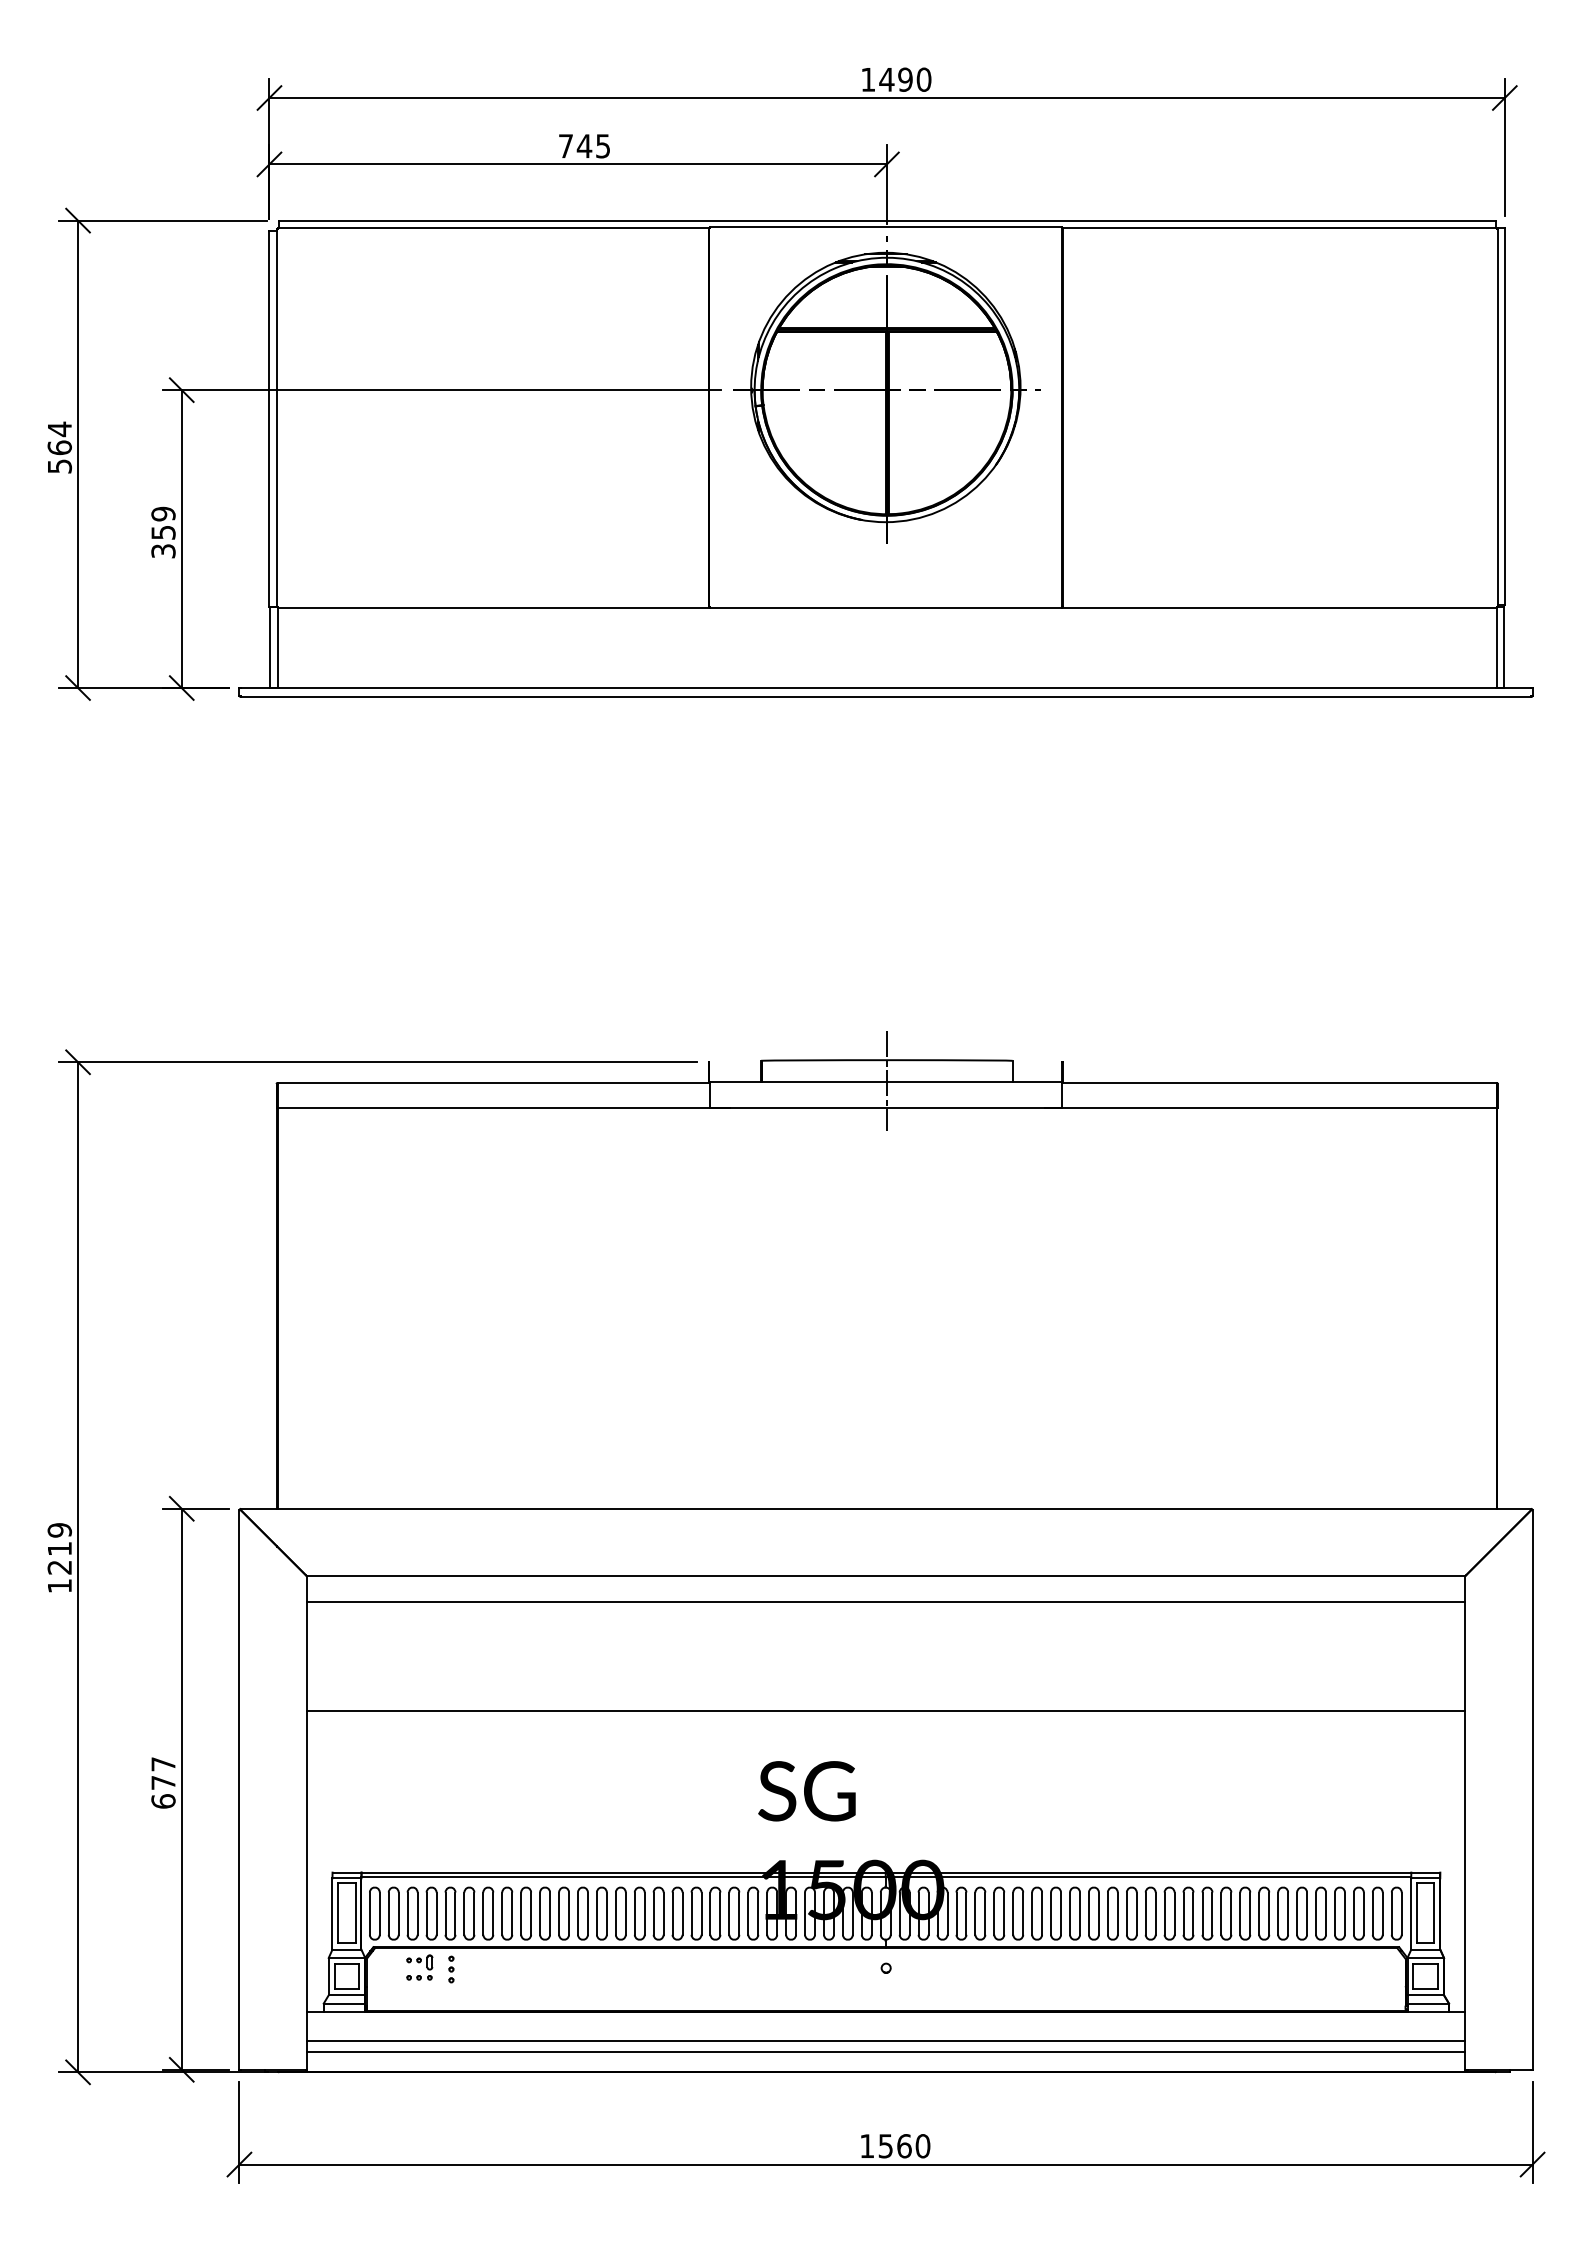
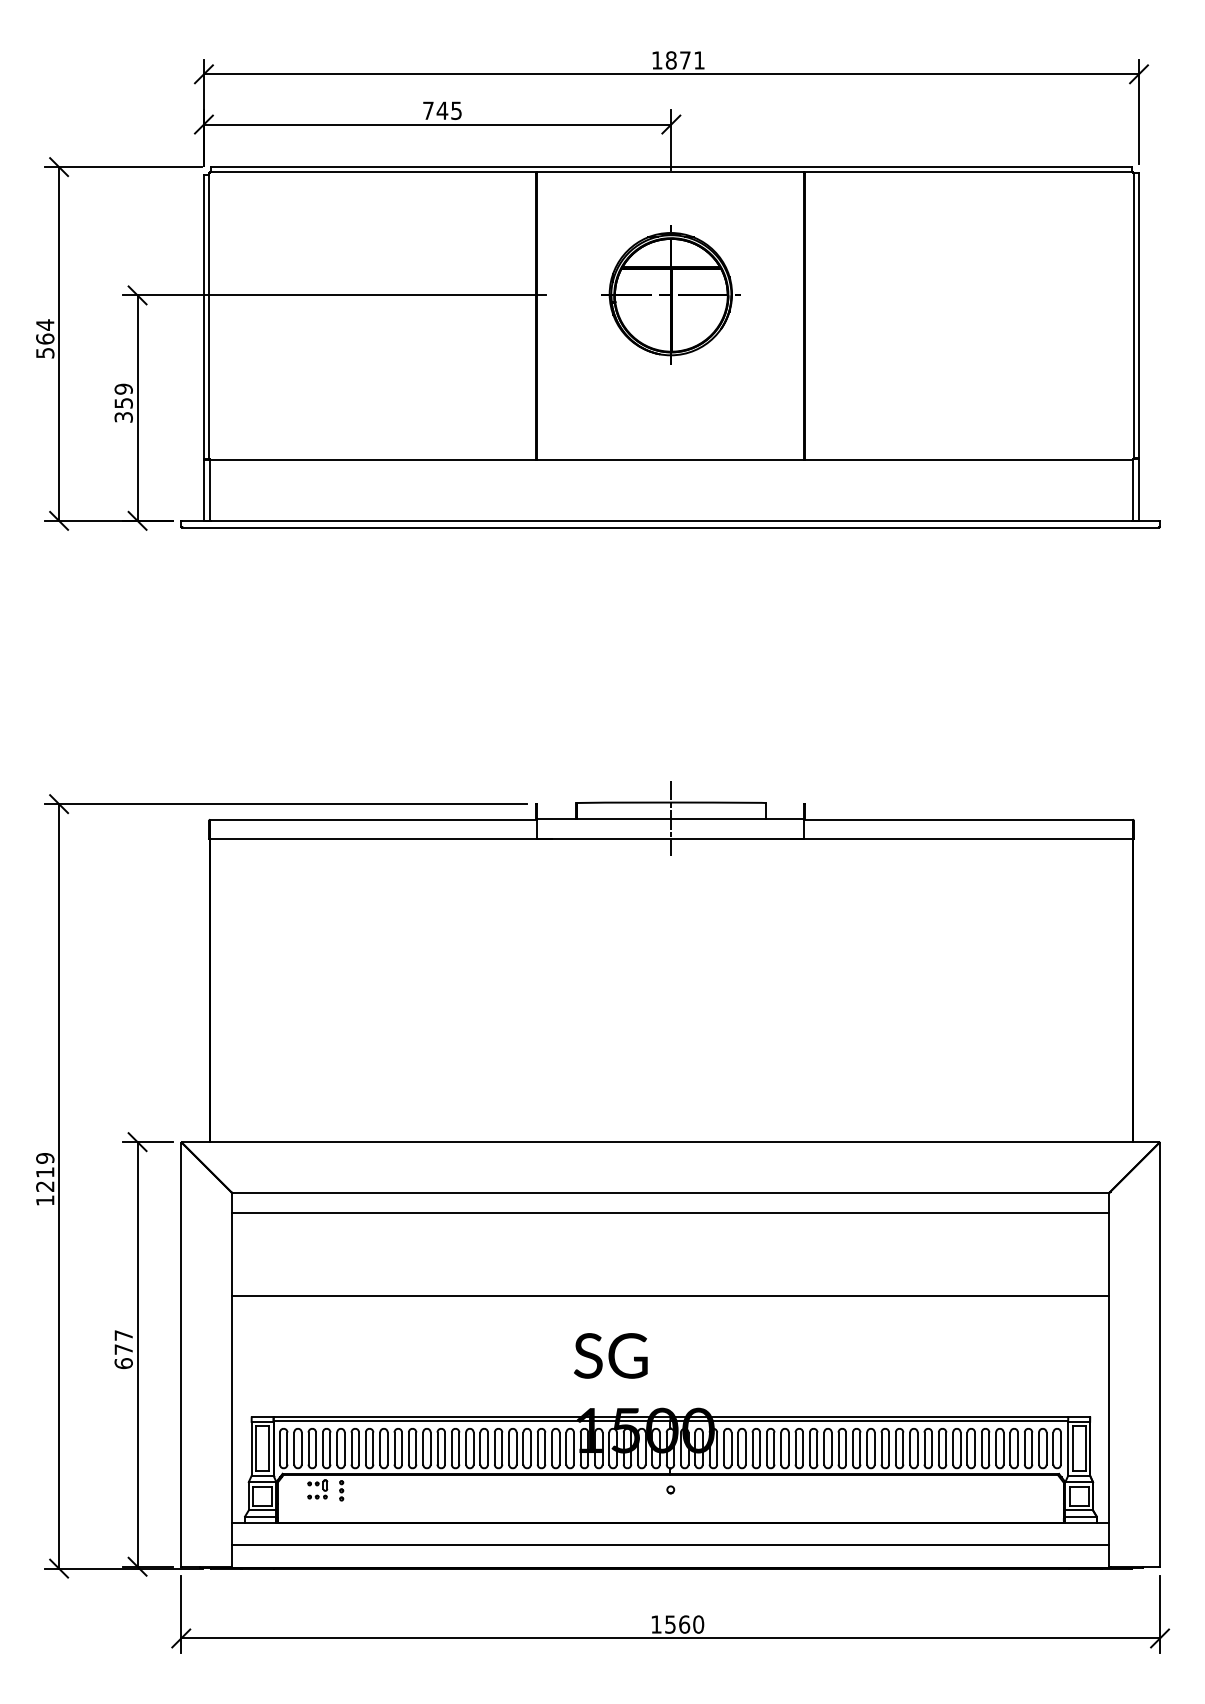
text: (905, 79) -> (685, 60), 1490 -> 1871
part: (886, 389) -> (670, 294), size x0.6
line: (886, 2051) -> (670, 1552), removed

